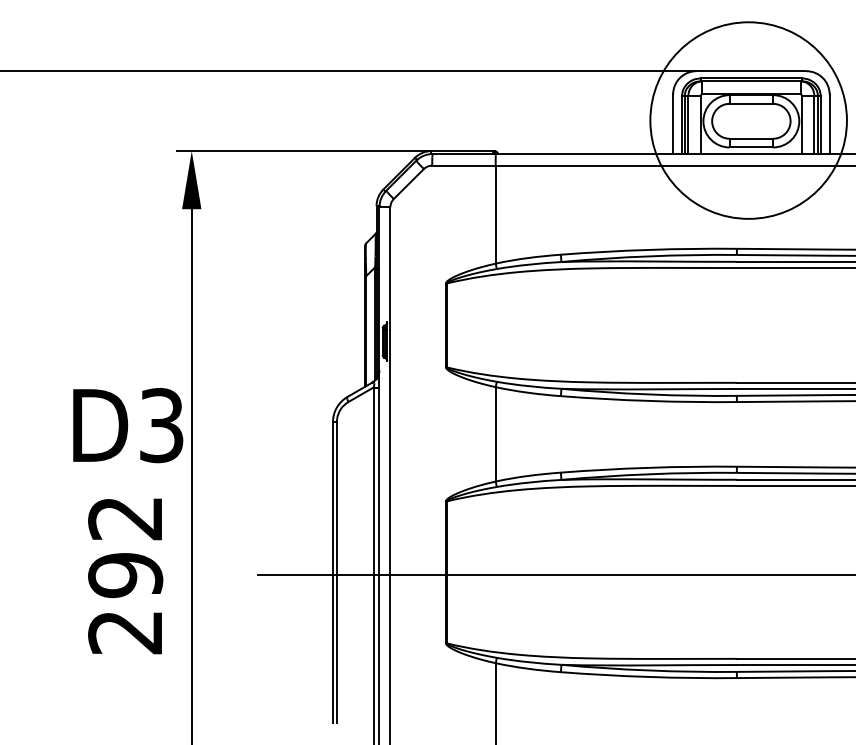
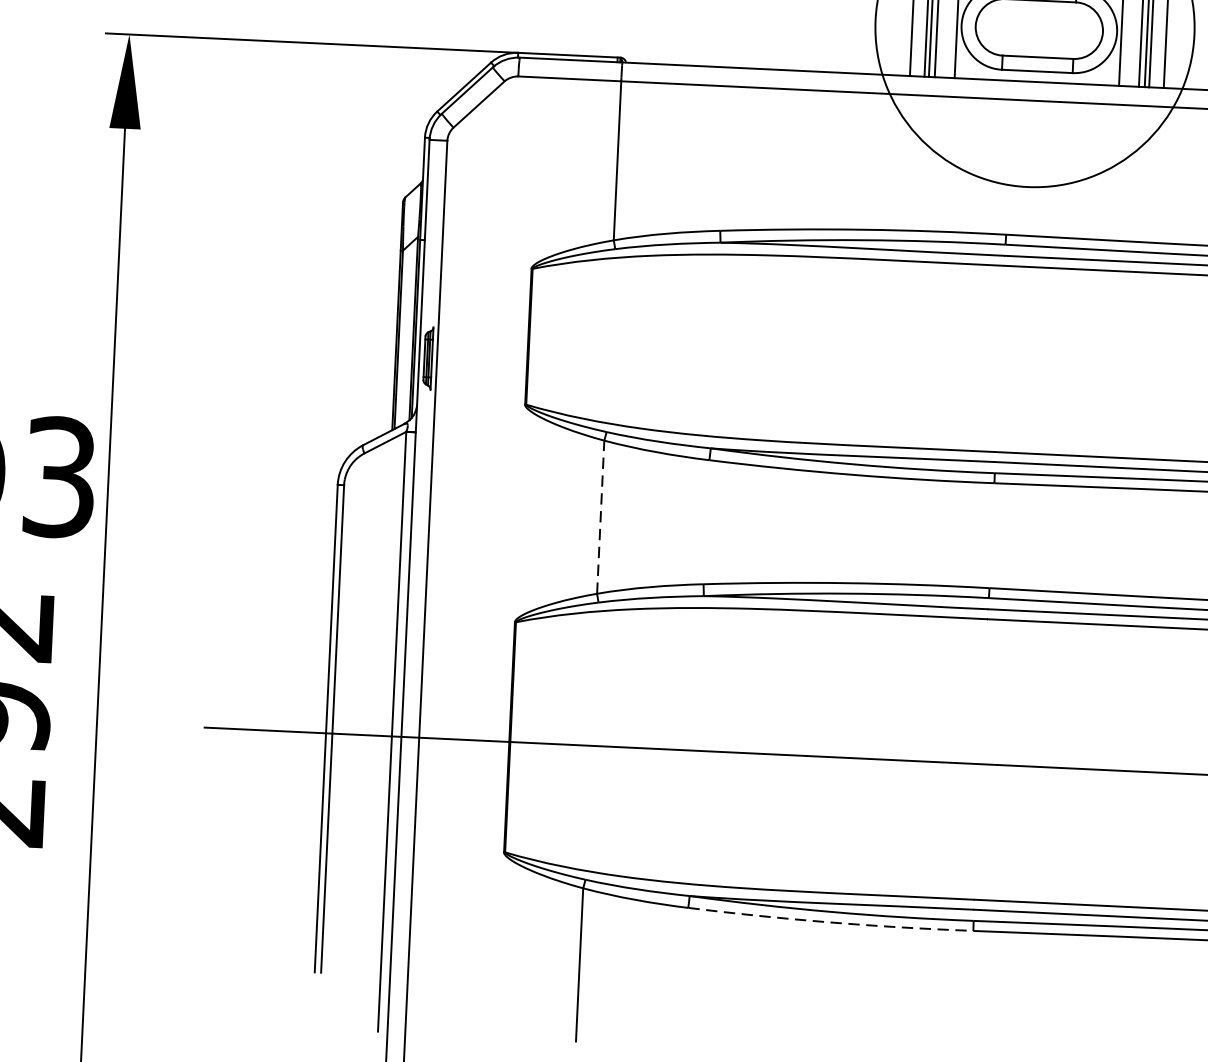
line: (495, 433) -> (600, 515), solid -> dashed
arc: (648, 677) -> (829, 923), solid -> dashed

